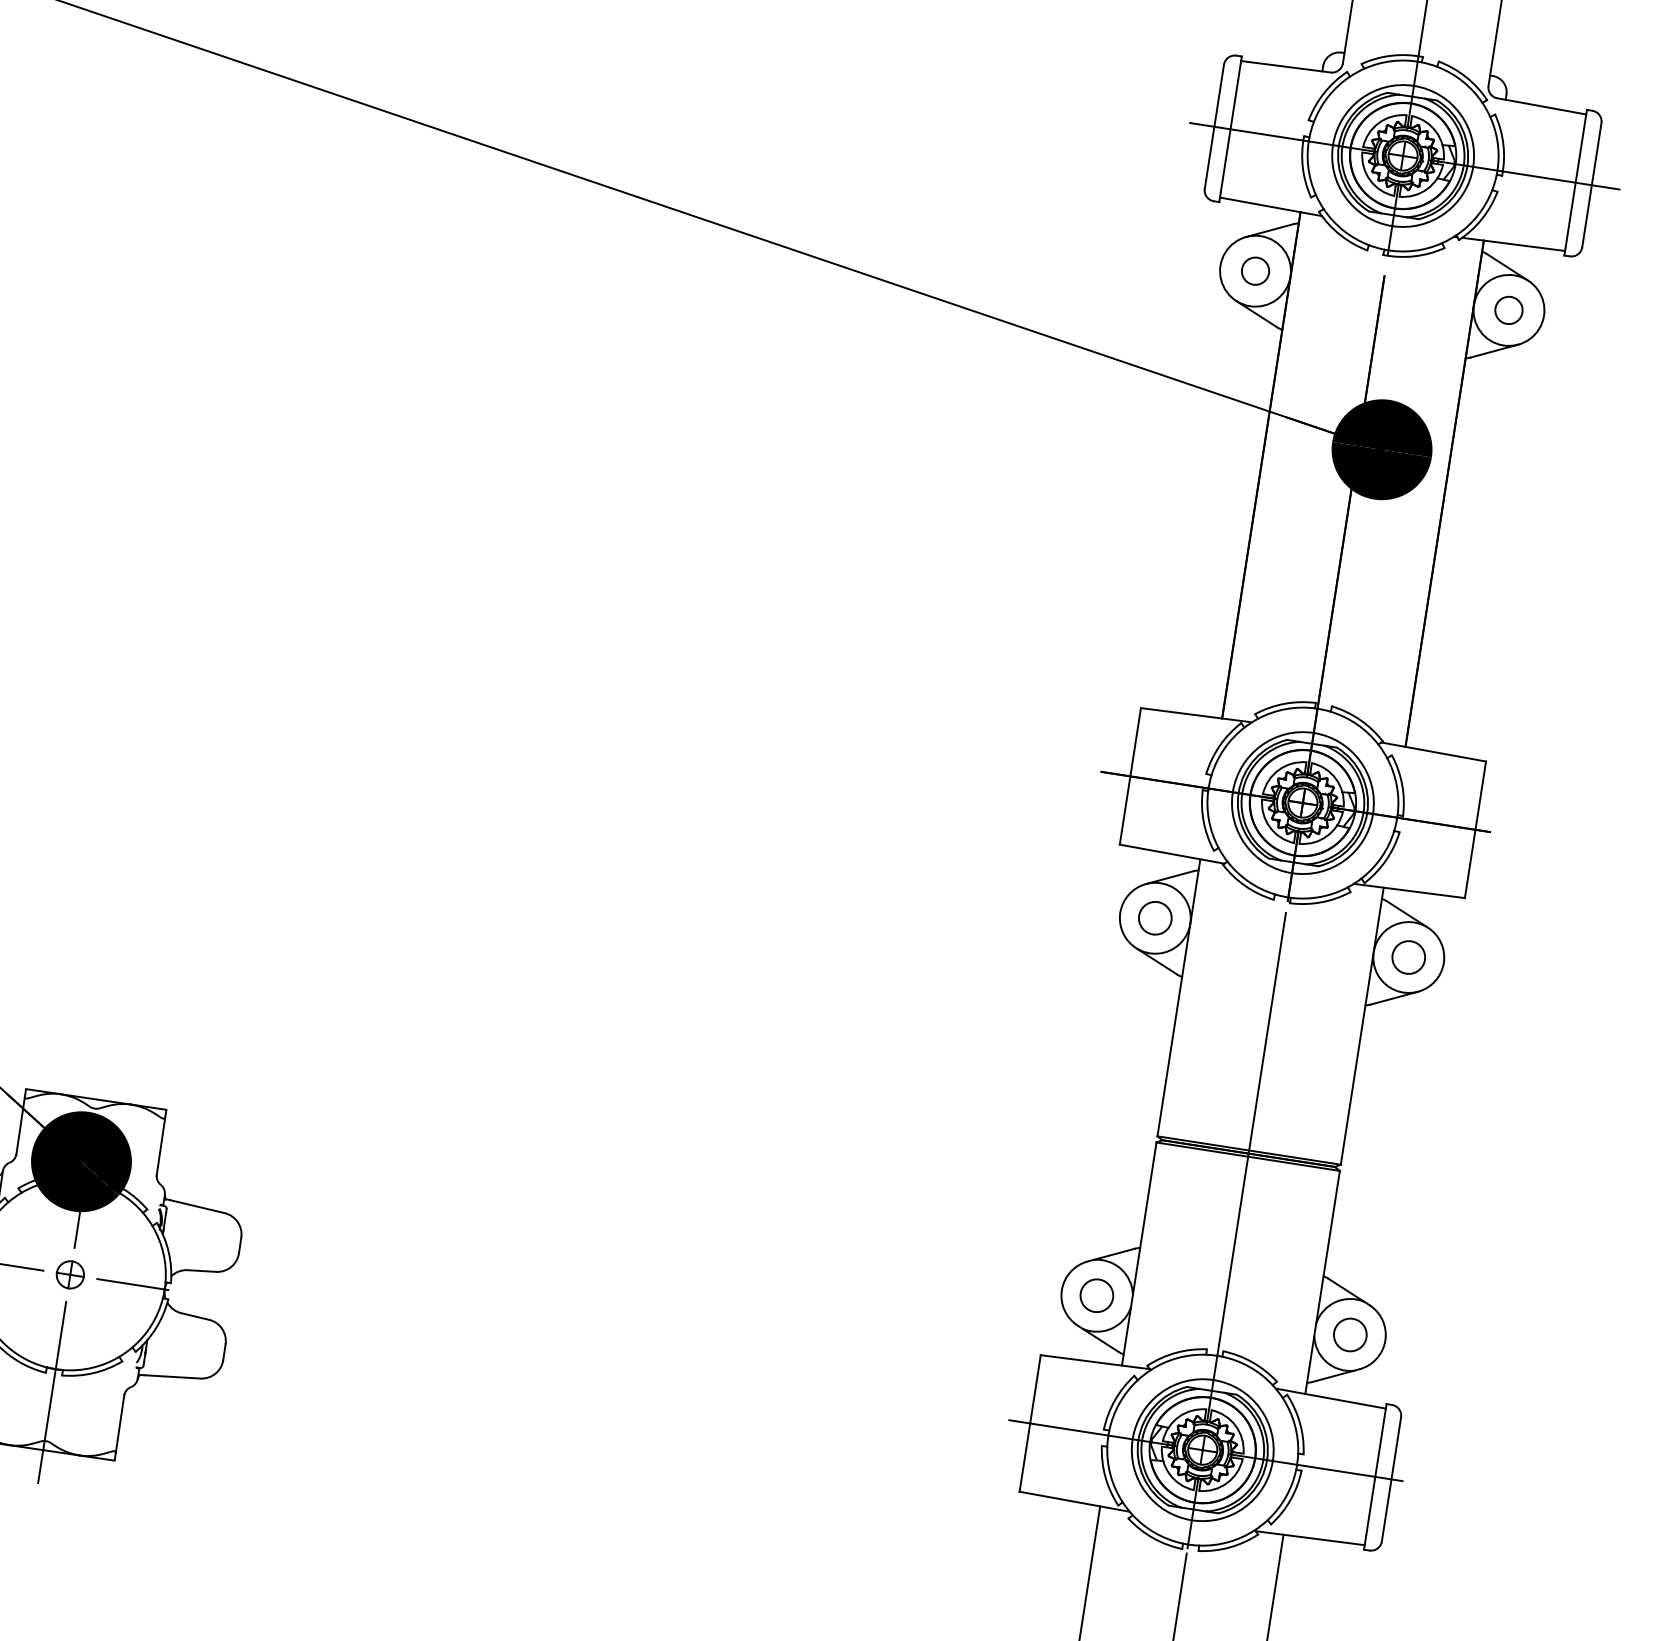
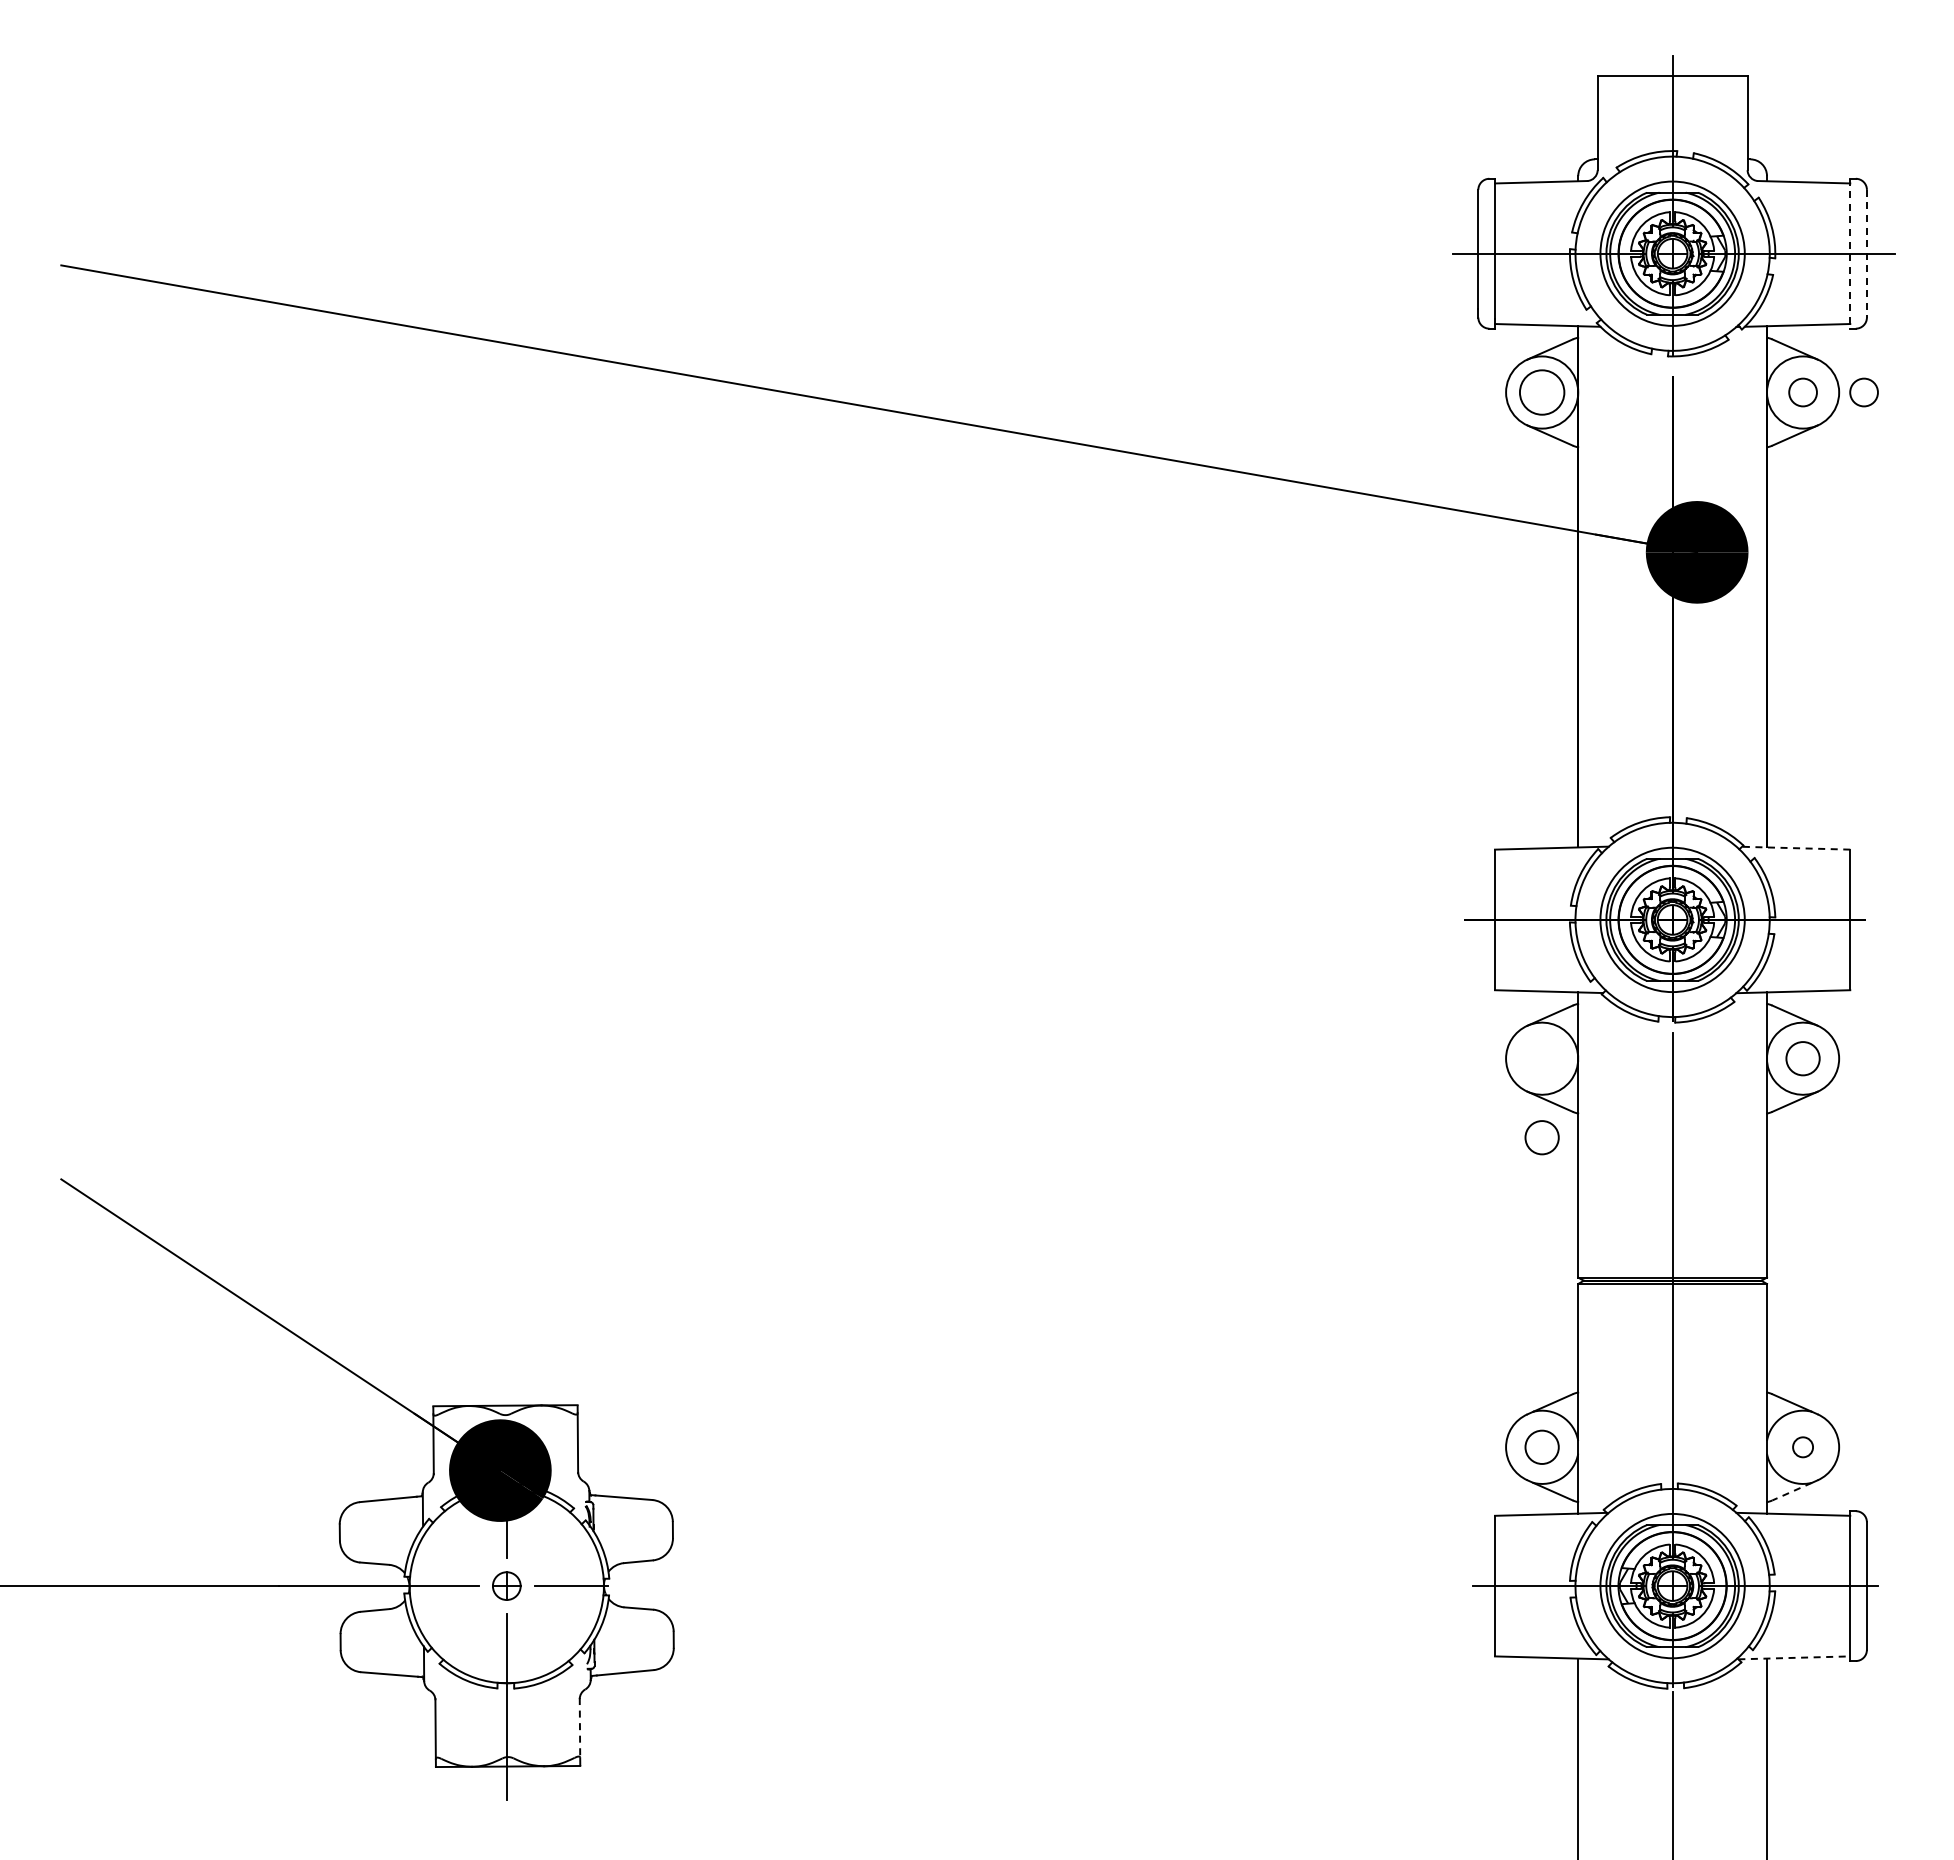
line: (1575, 182) -> (1850, 253), solid -> dashed
line: (1591, 184) -> (1866, 253), solid -> dashed
circle: (1255, 271) -> (1542, 392), size x1.6
circle: (1567, 319) -> (1863, 392), added
line: (1433, 752) -> (1795, 848), solid -> dashed
circle: (1154, 917) -> (1541, 1137), moved
circle: (1349, 1334) -> (1802, 1446), size x0.6
line: (1333, 1376) -> (1792, 1491), solid -> dashed
line: (119, 1423) -> (579, 1727), solid -> dashed
line: (1310, 1537) -> (1794, 1657), solid -> dashed

